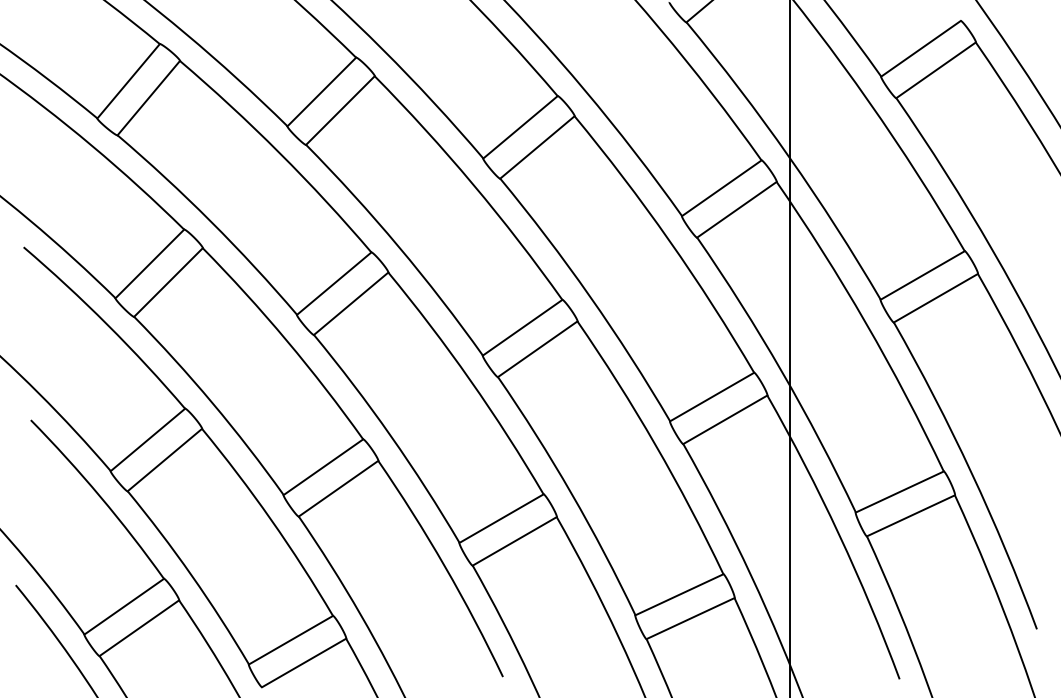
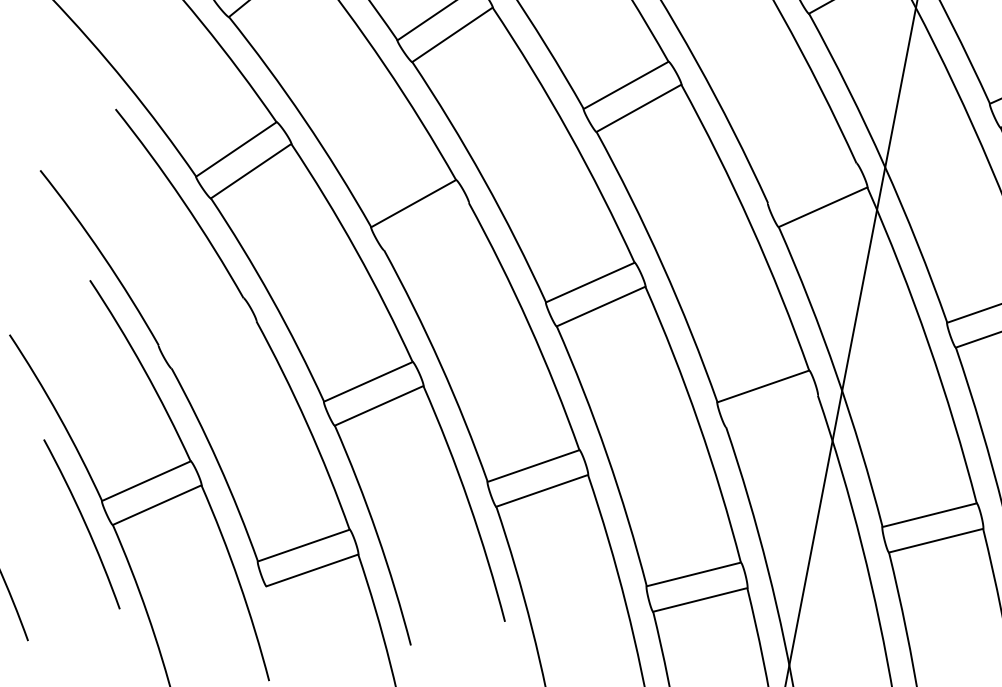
line: (721, 188) -> (811, 183), removed
line: (350, 303) -> (425, 226), removed
line: (725, 419) -> (772, 411), removed
line: (147, 439) -> (200, 321), removed
line: (164, 459) -> (213, 344), removed

